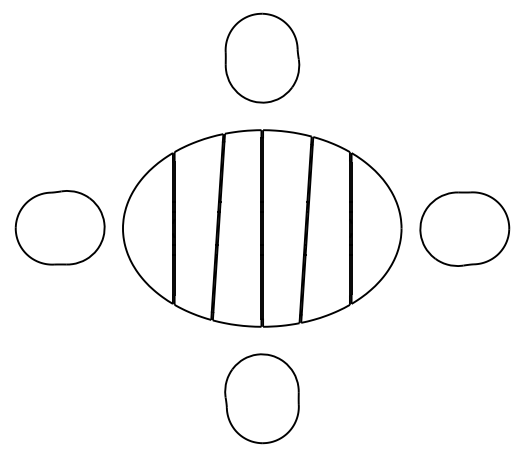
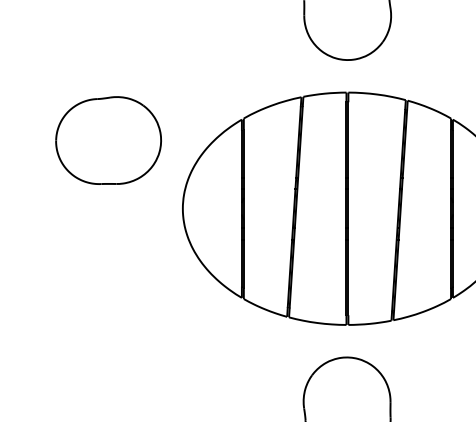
part: (59, 227) -> (107, 140), moved

